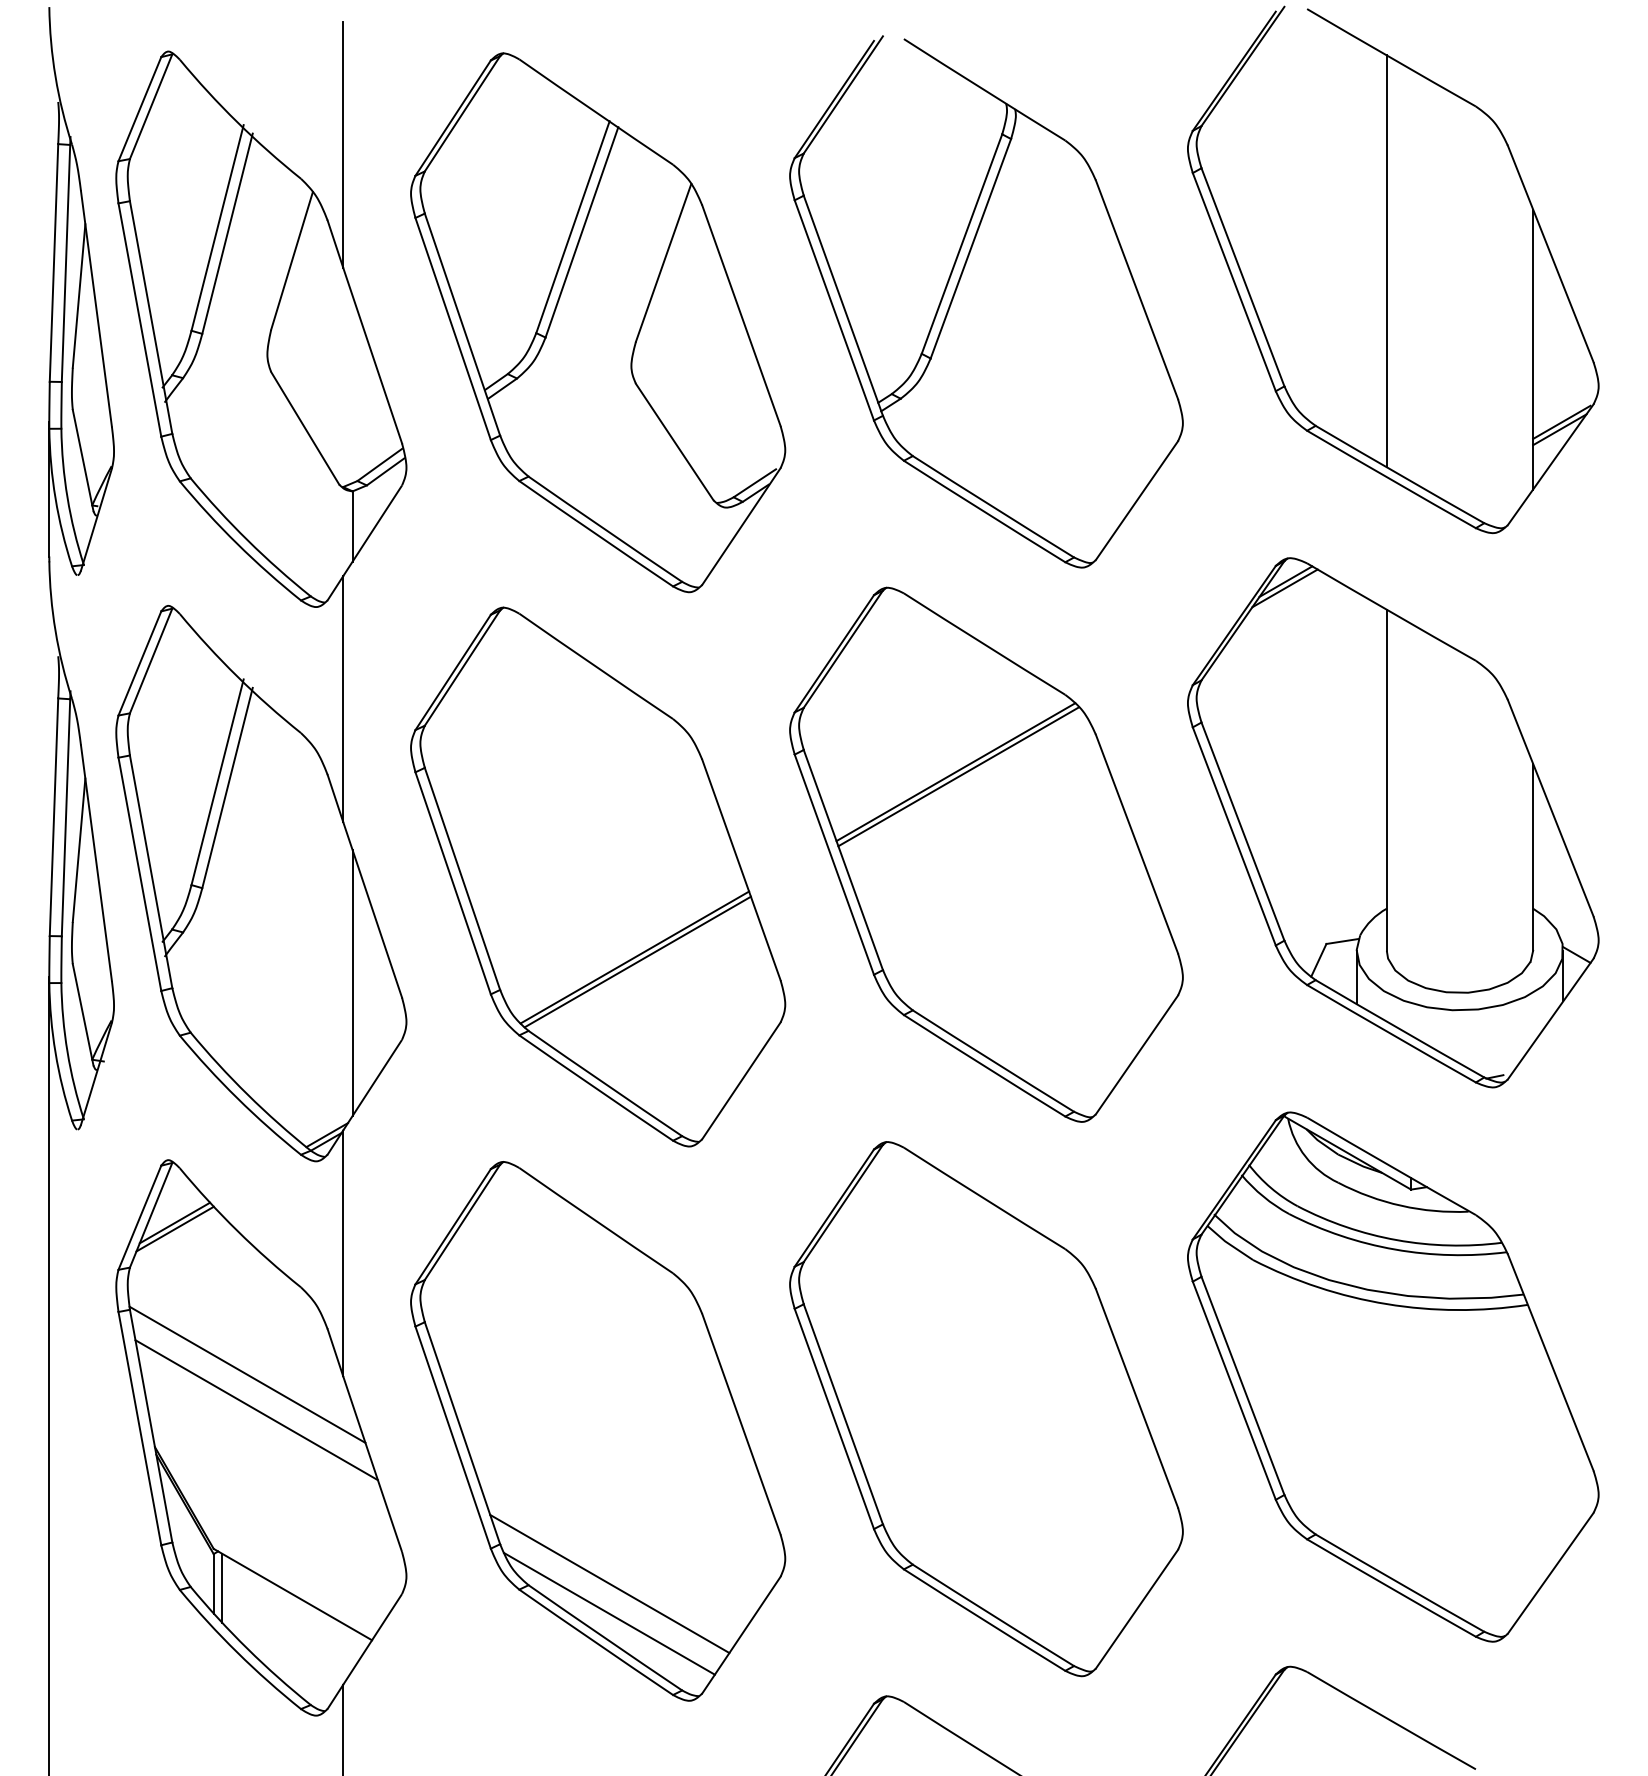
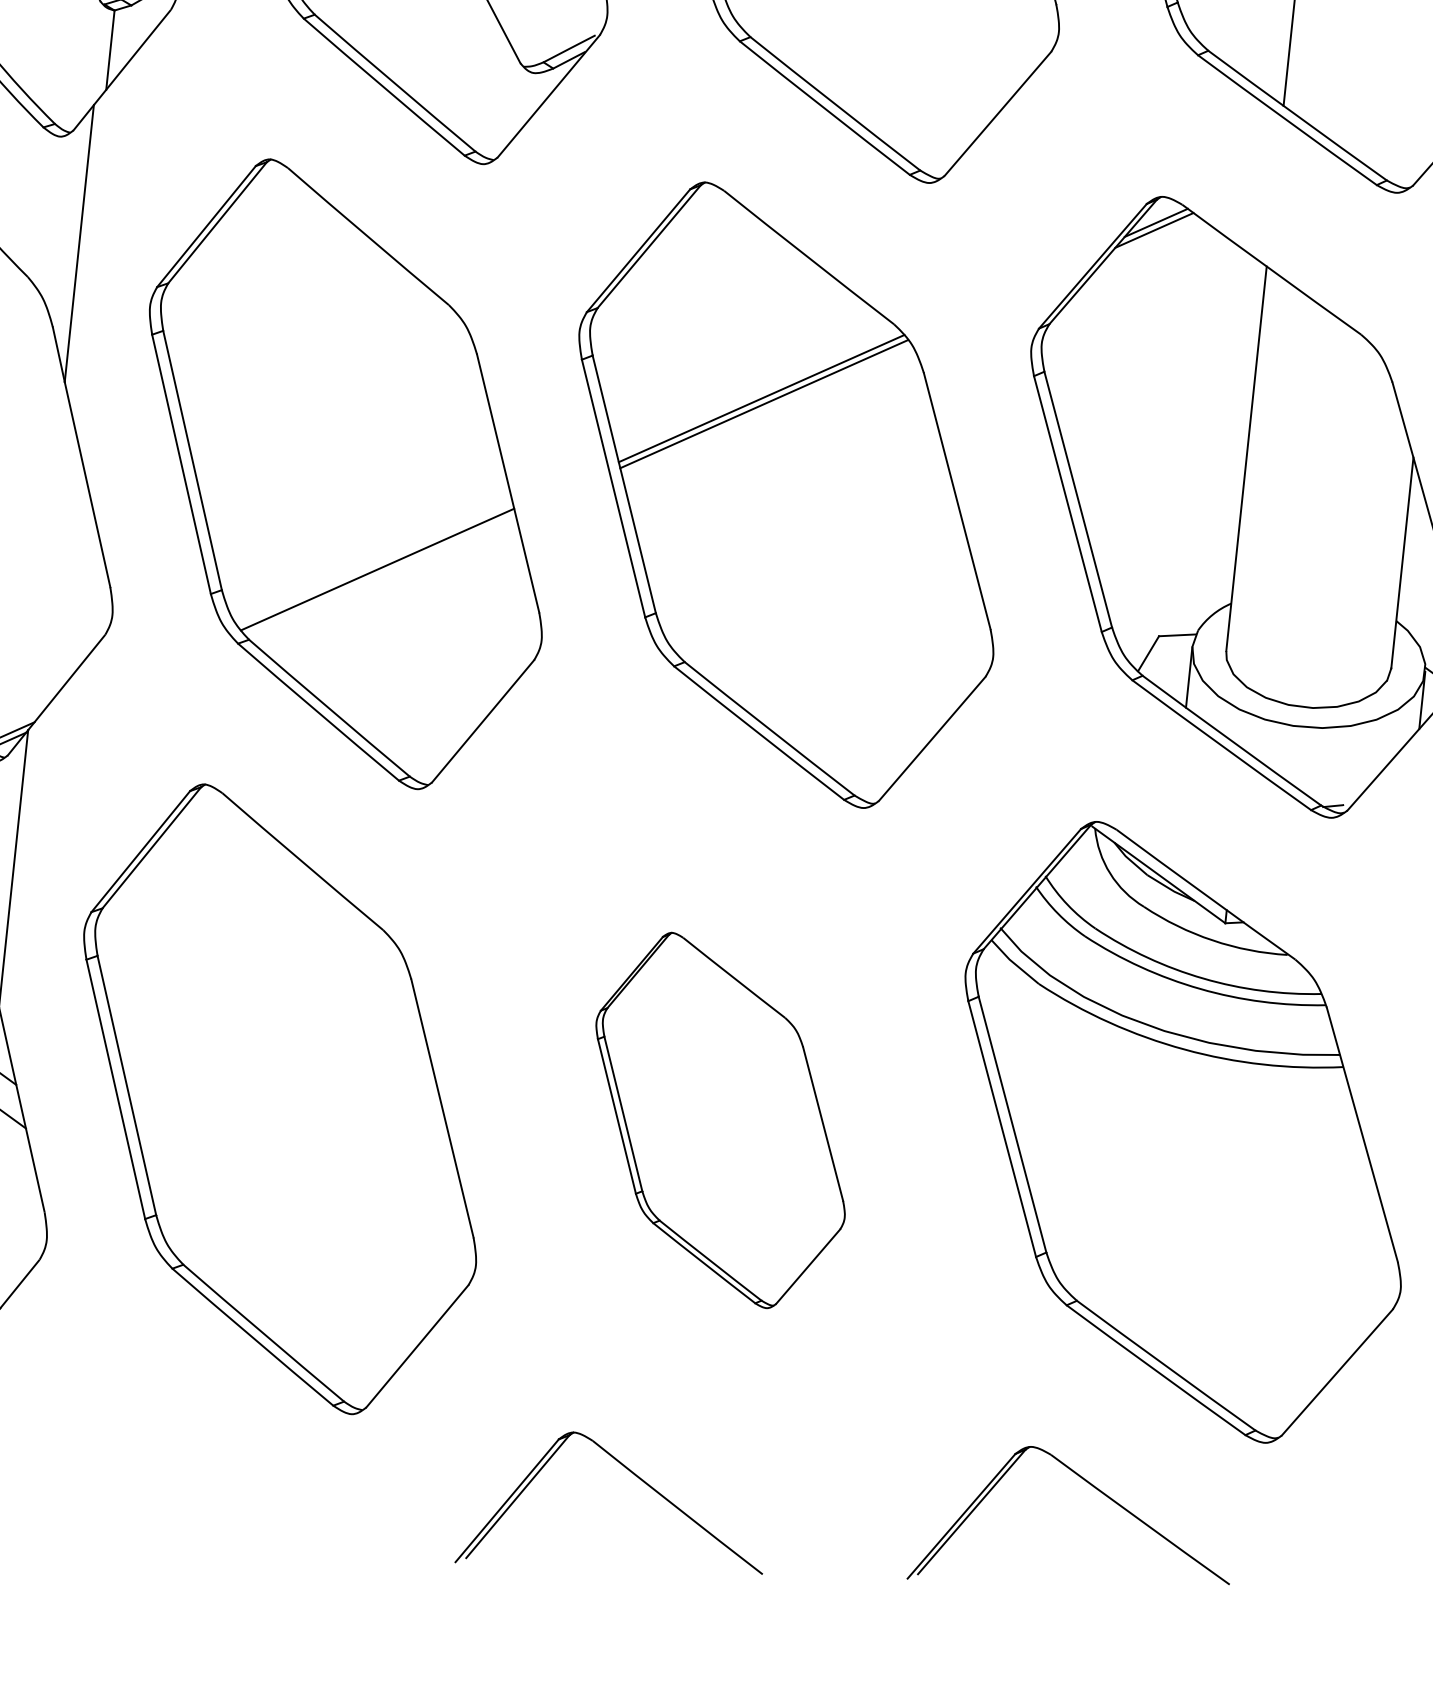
line: (637, 961) -> (380, 574), removed
line: (352, 983) -> (56, 565), removed
part: (986, 1409) -> (720, 1120), size x0.6
line: (609, 1583) -> (274, 1272), removed
line: (609, 1613) -> (271, 1306), removed

